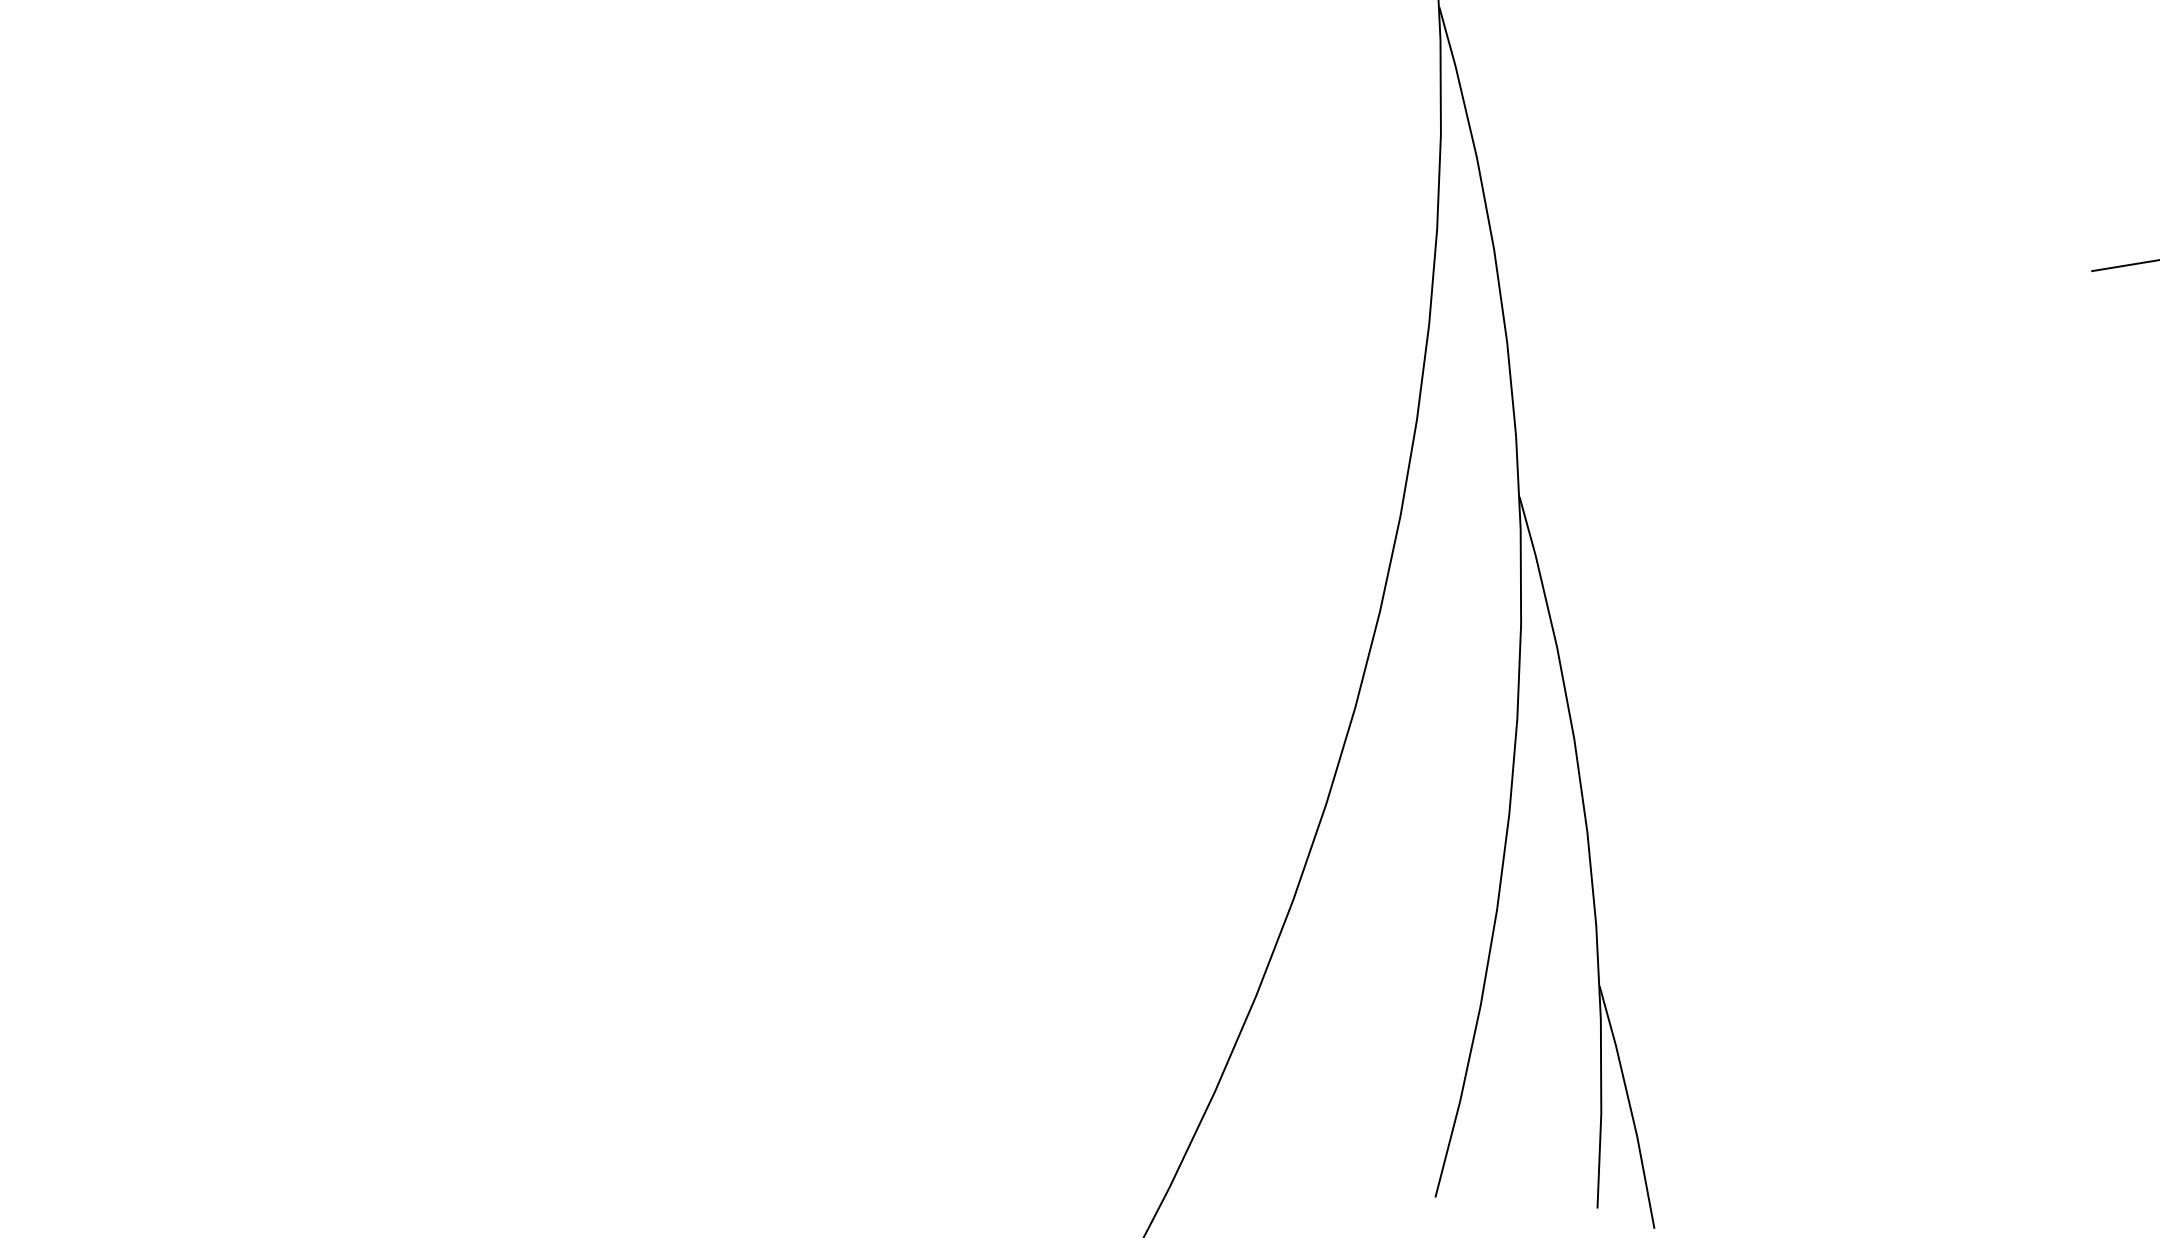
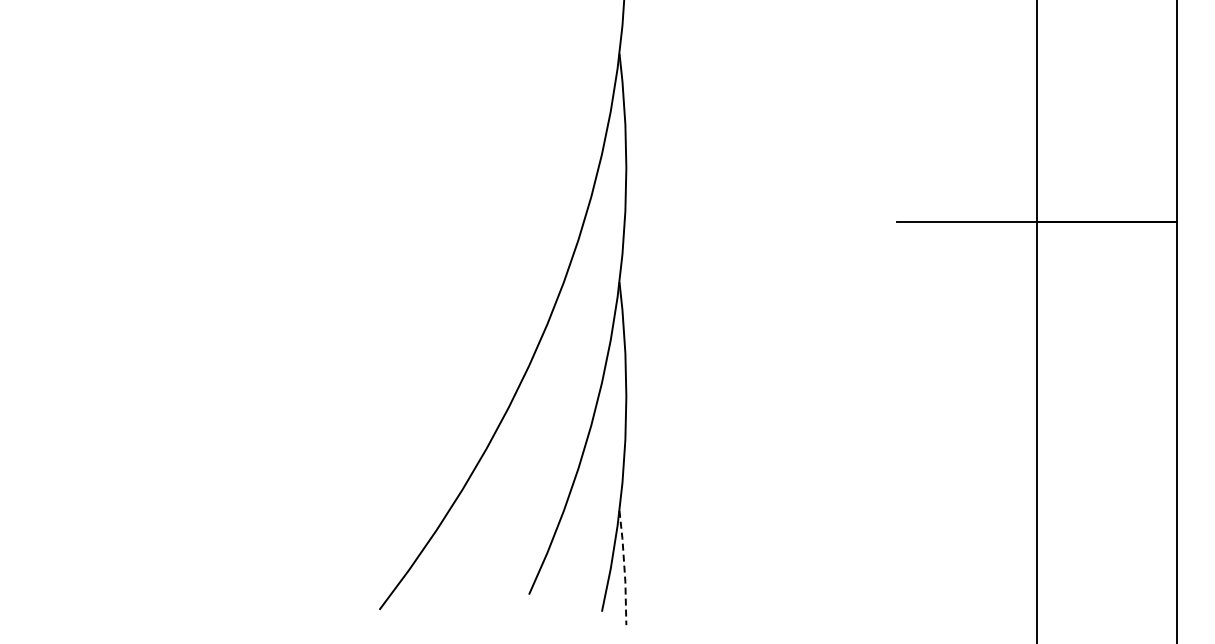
line: (1630, 1108) -> (624, 568), solid -> dashed

